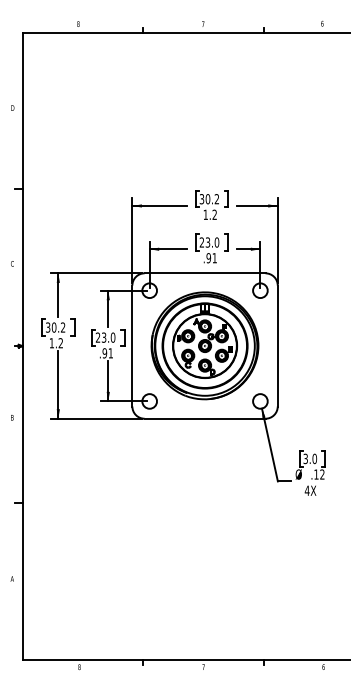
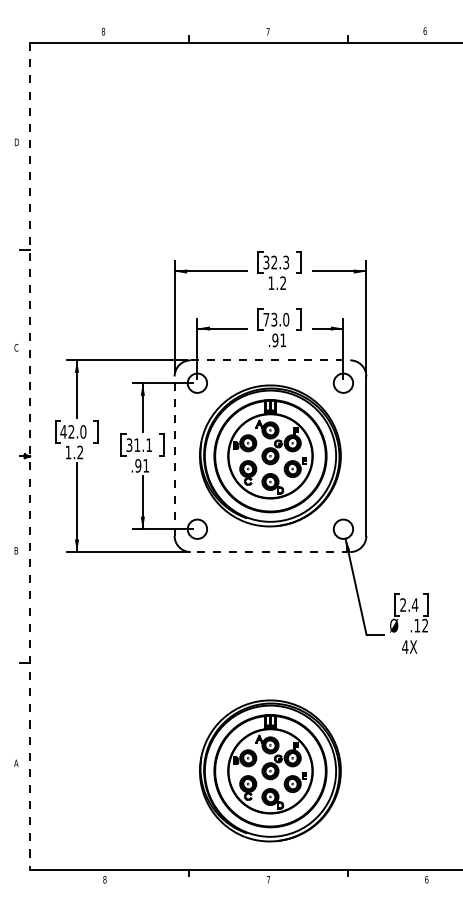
text: (212, 199) -> (280, 262), 30.2 -> 32.3
text: (202, 242) -> (266, 319), 23.0 -> 73.0
line: (205, 273) -> (270, 360), solid -> dashed
text: (55, 327) -> (73, 431), 30.2 -> 42.0
text: (105, 337) -> (139, 445), 23.0 -> 31.1
line: (23, 346) -> (30, 456), solid -> dashed
line: (132, 346) -> (174, 456), solid -> dashed
line: (205, 419) -> (270, 552), solid -> dashed
text: (310, 458) -> (409, 604), 3.0 -> 2.4
part: (205, 584) -> (270, 770), added

